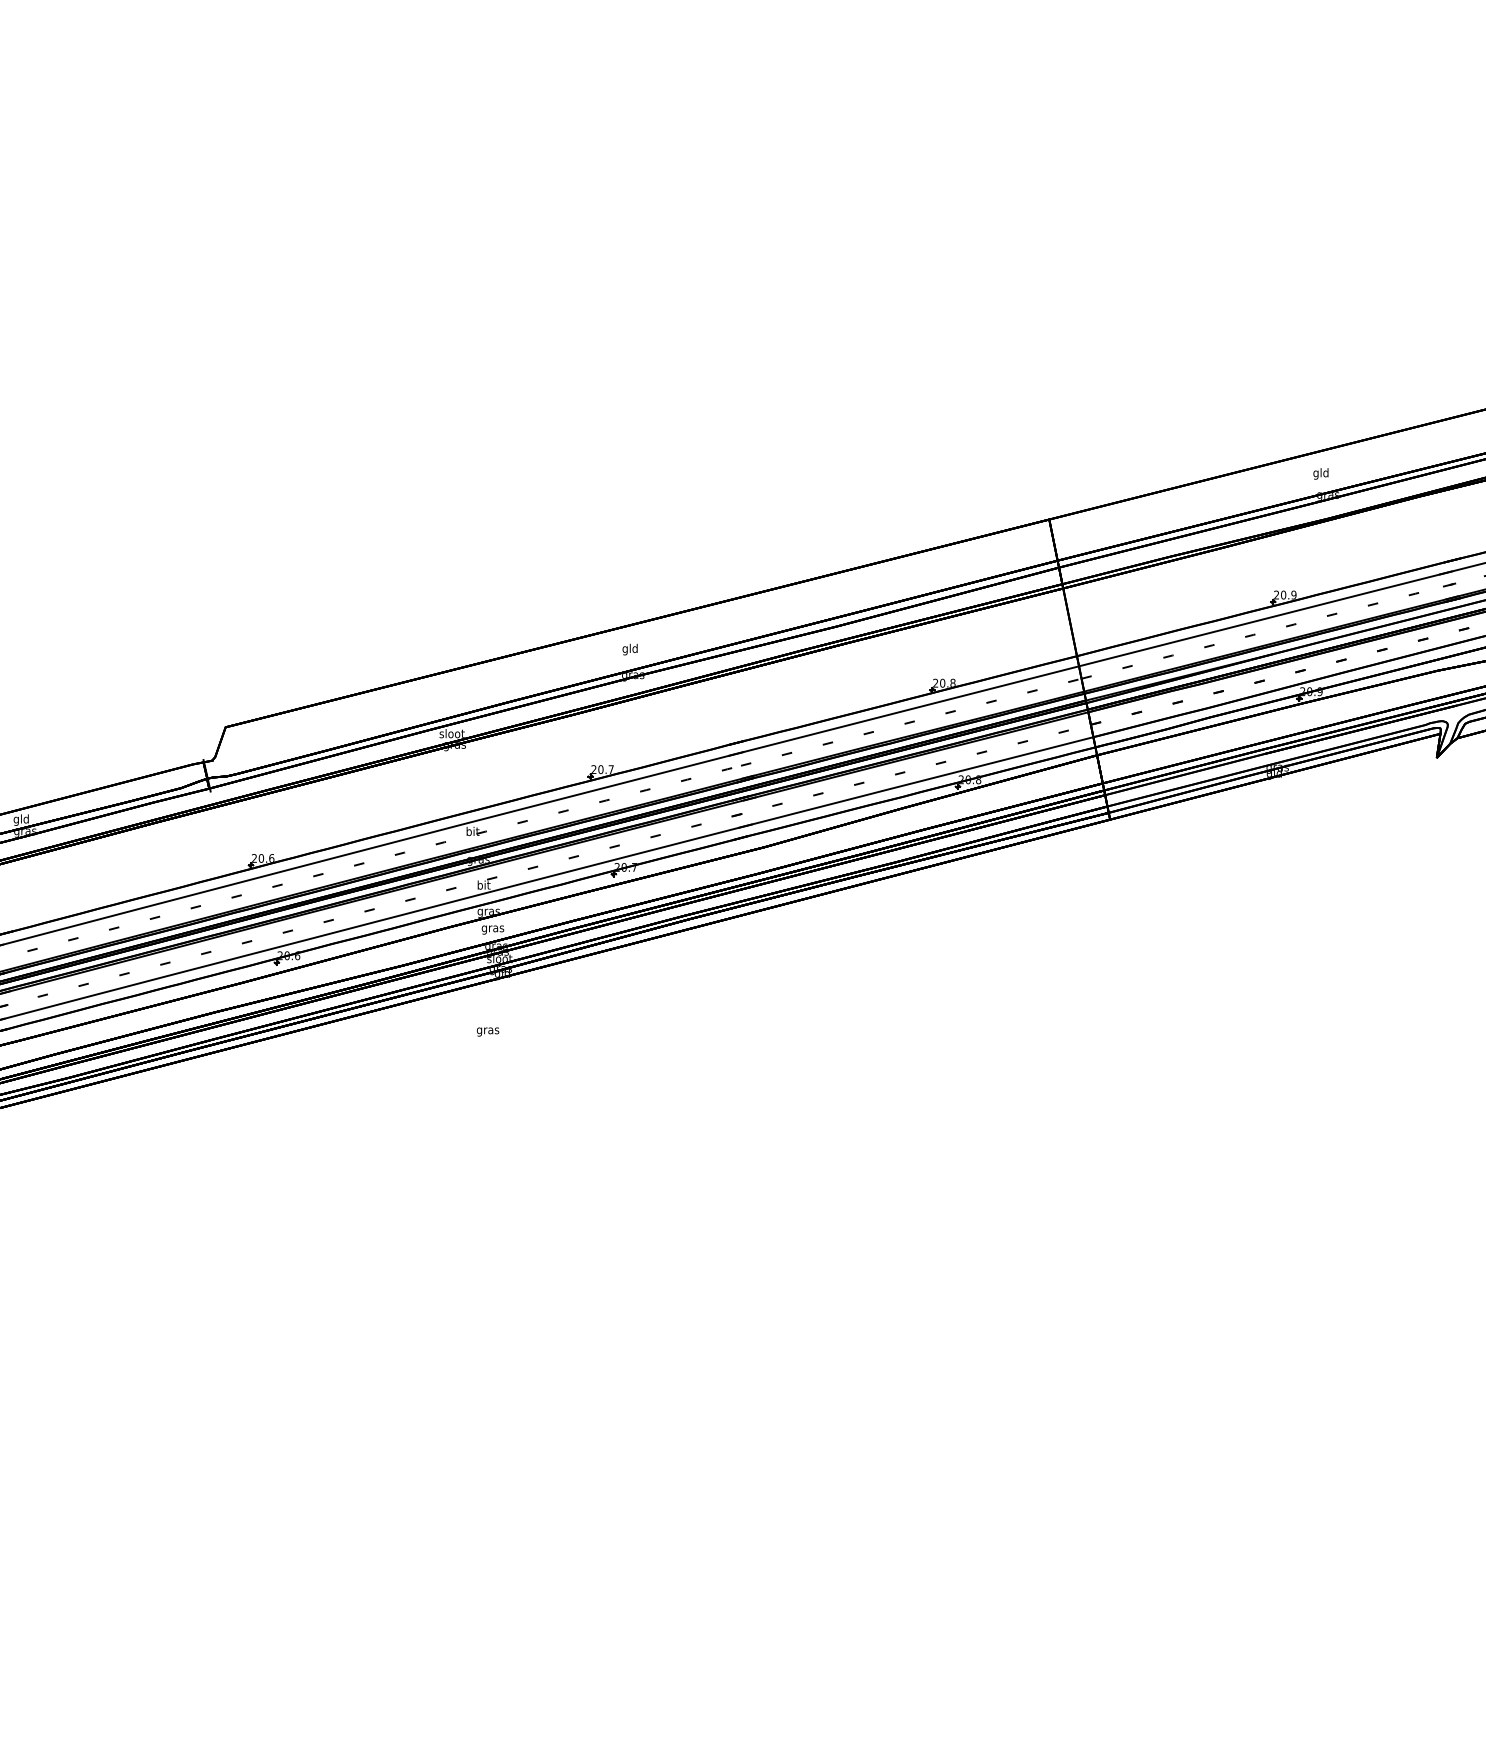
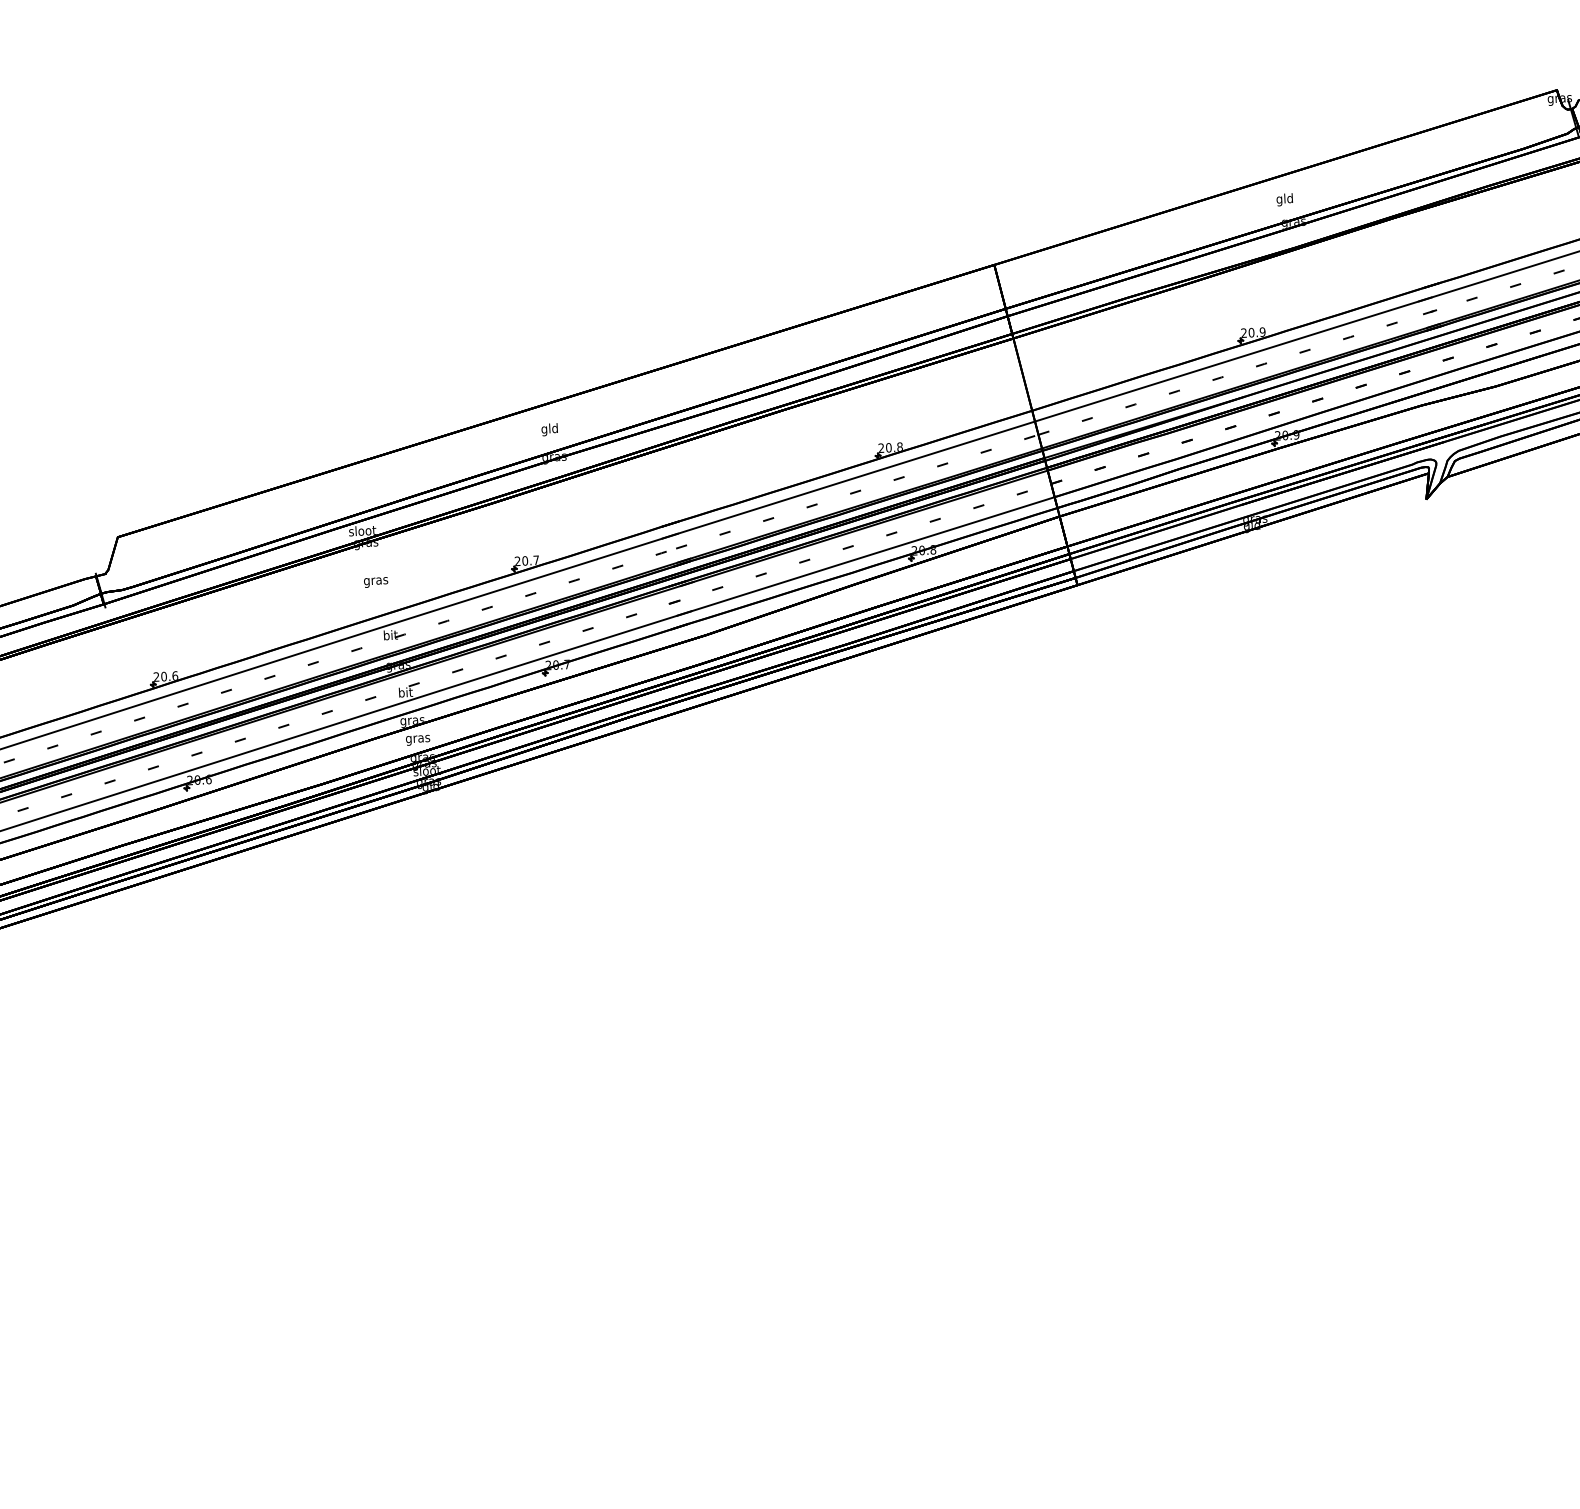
text: (487, 1031) -> (375, 581), moved

